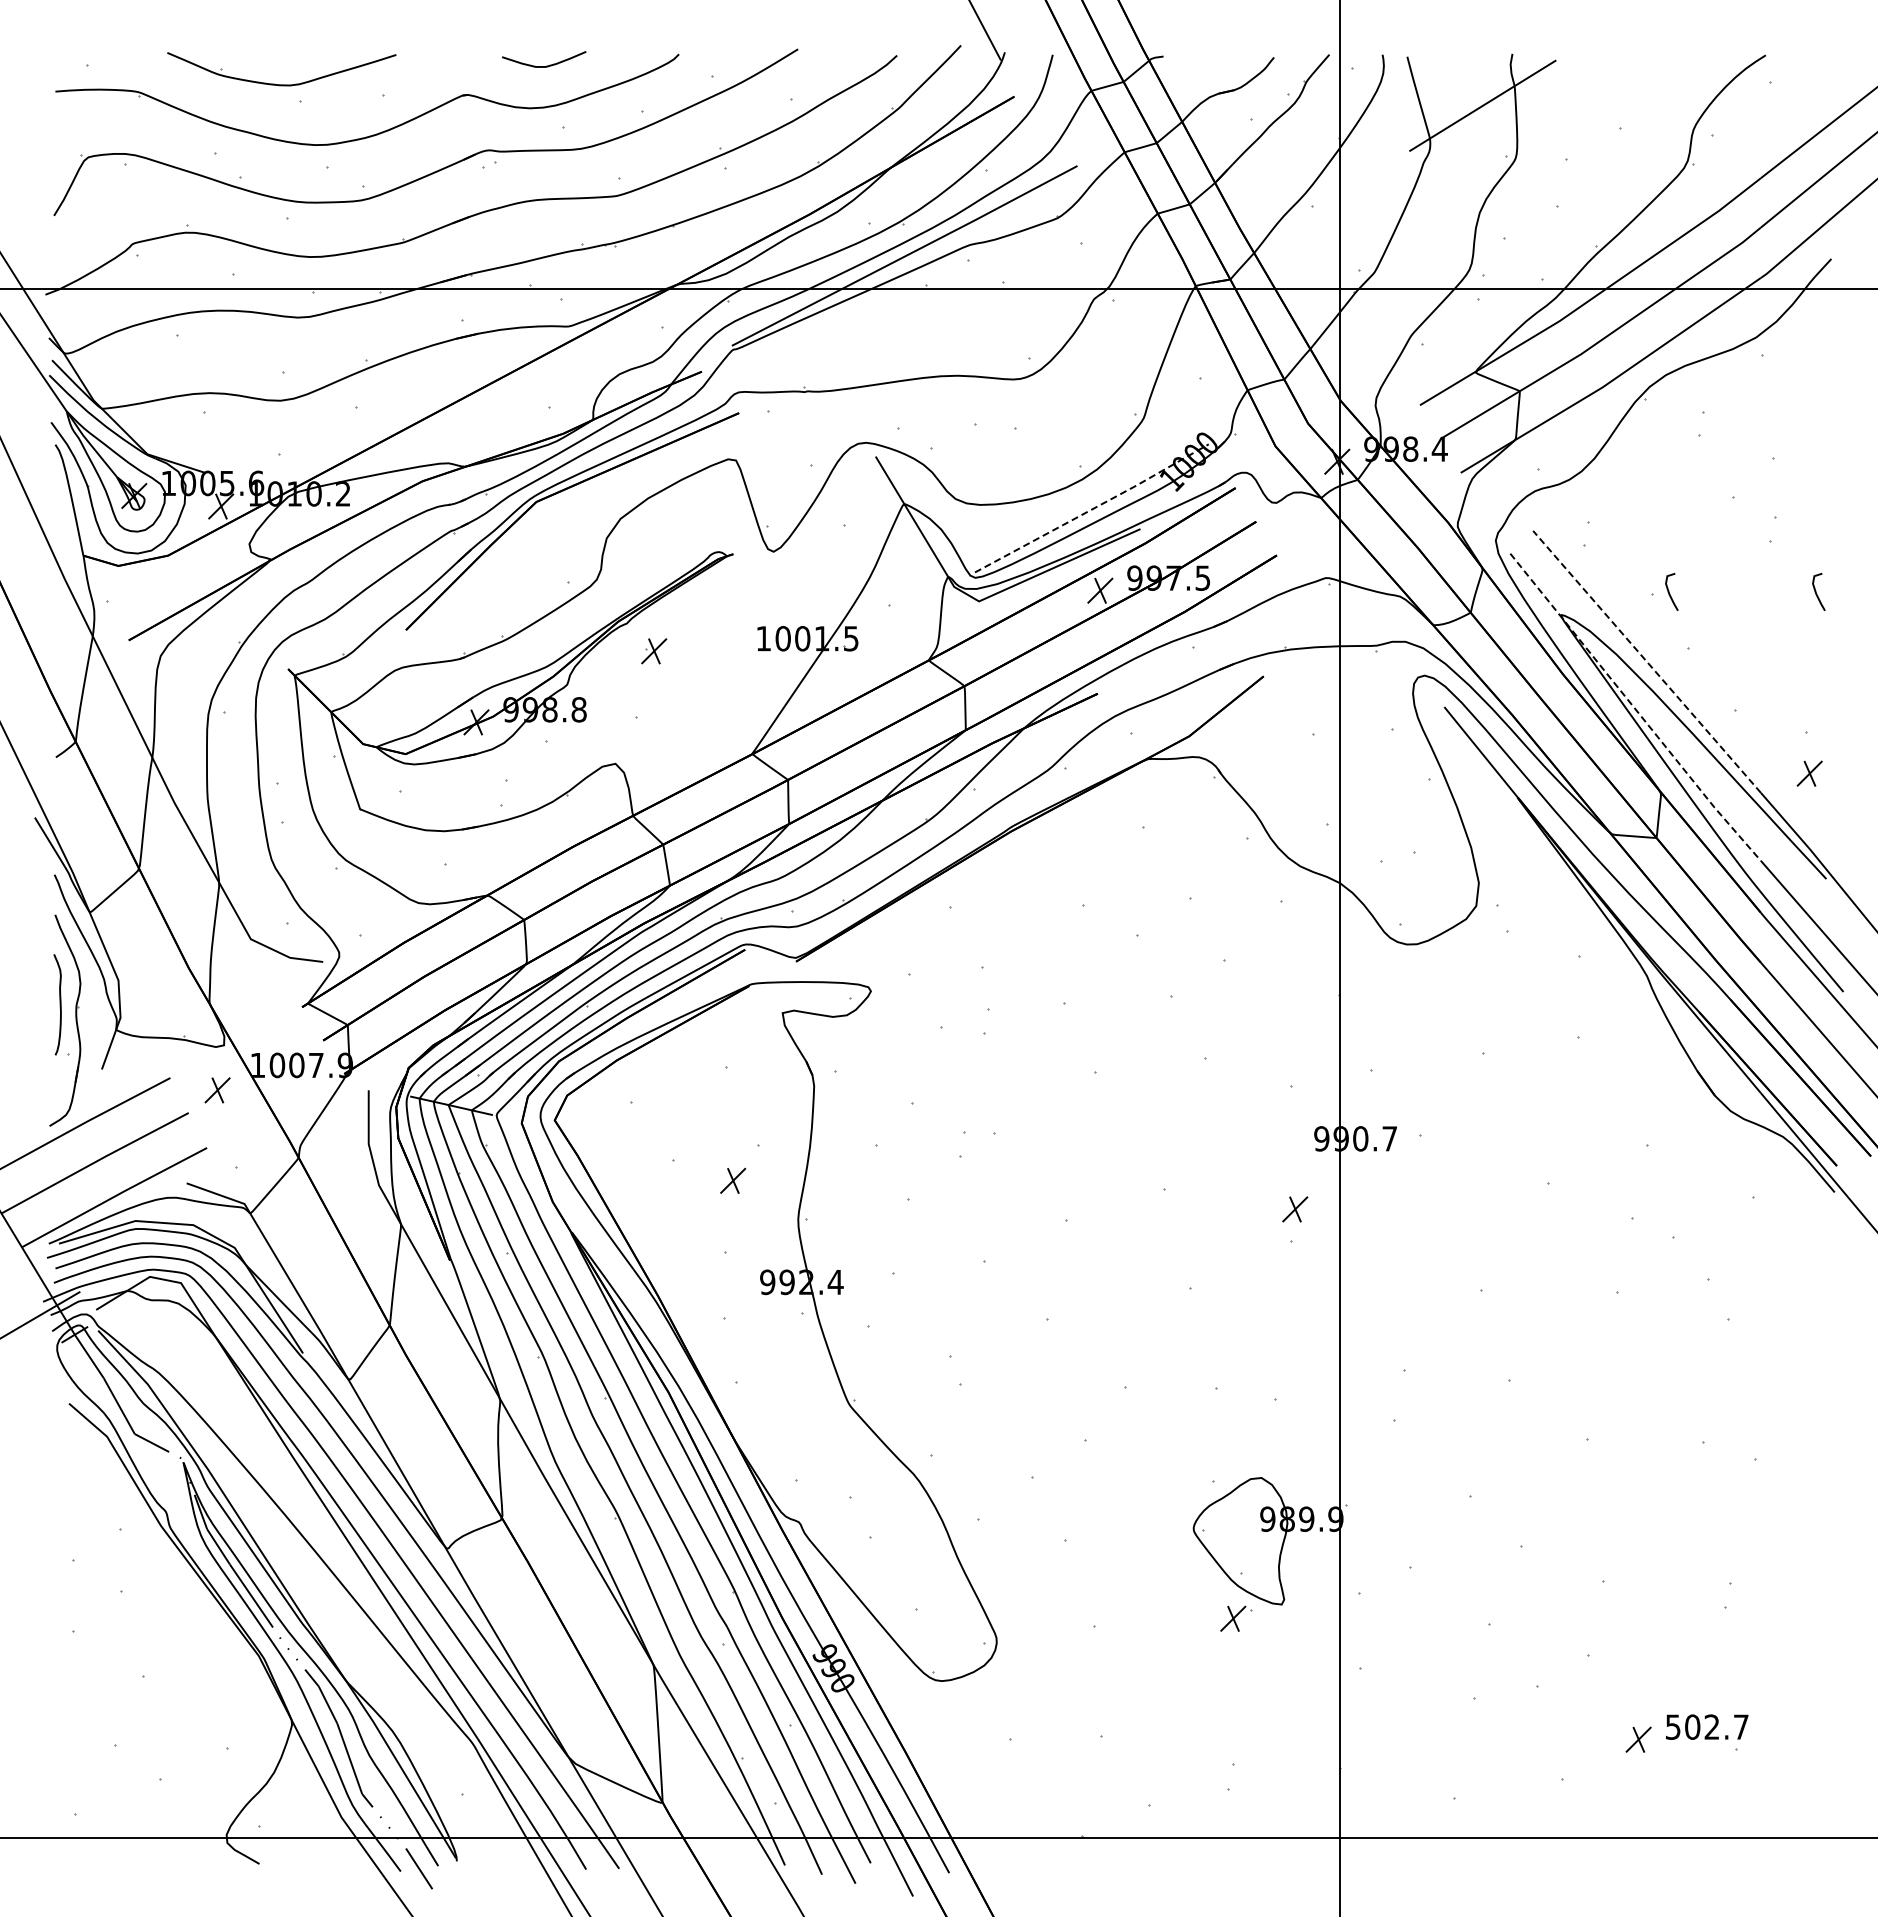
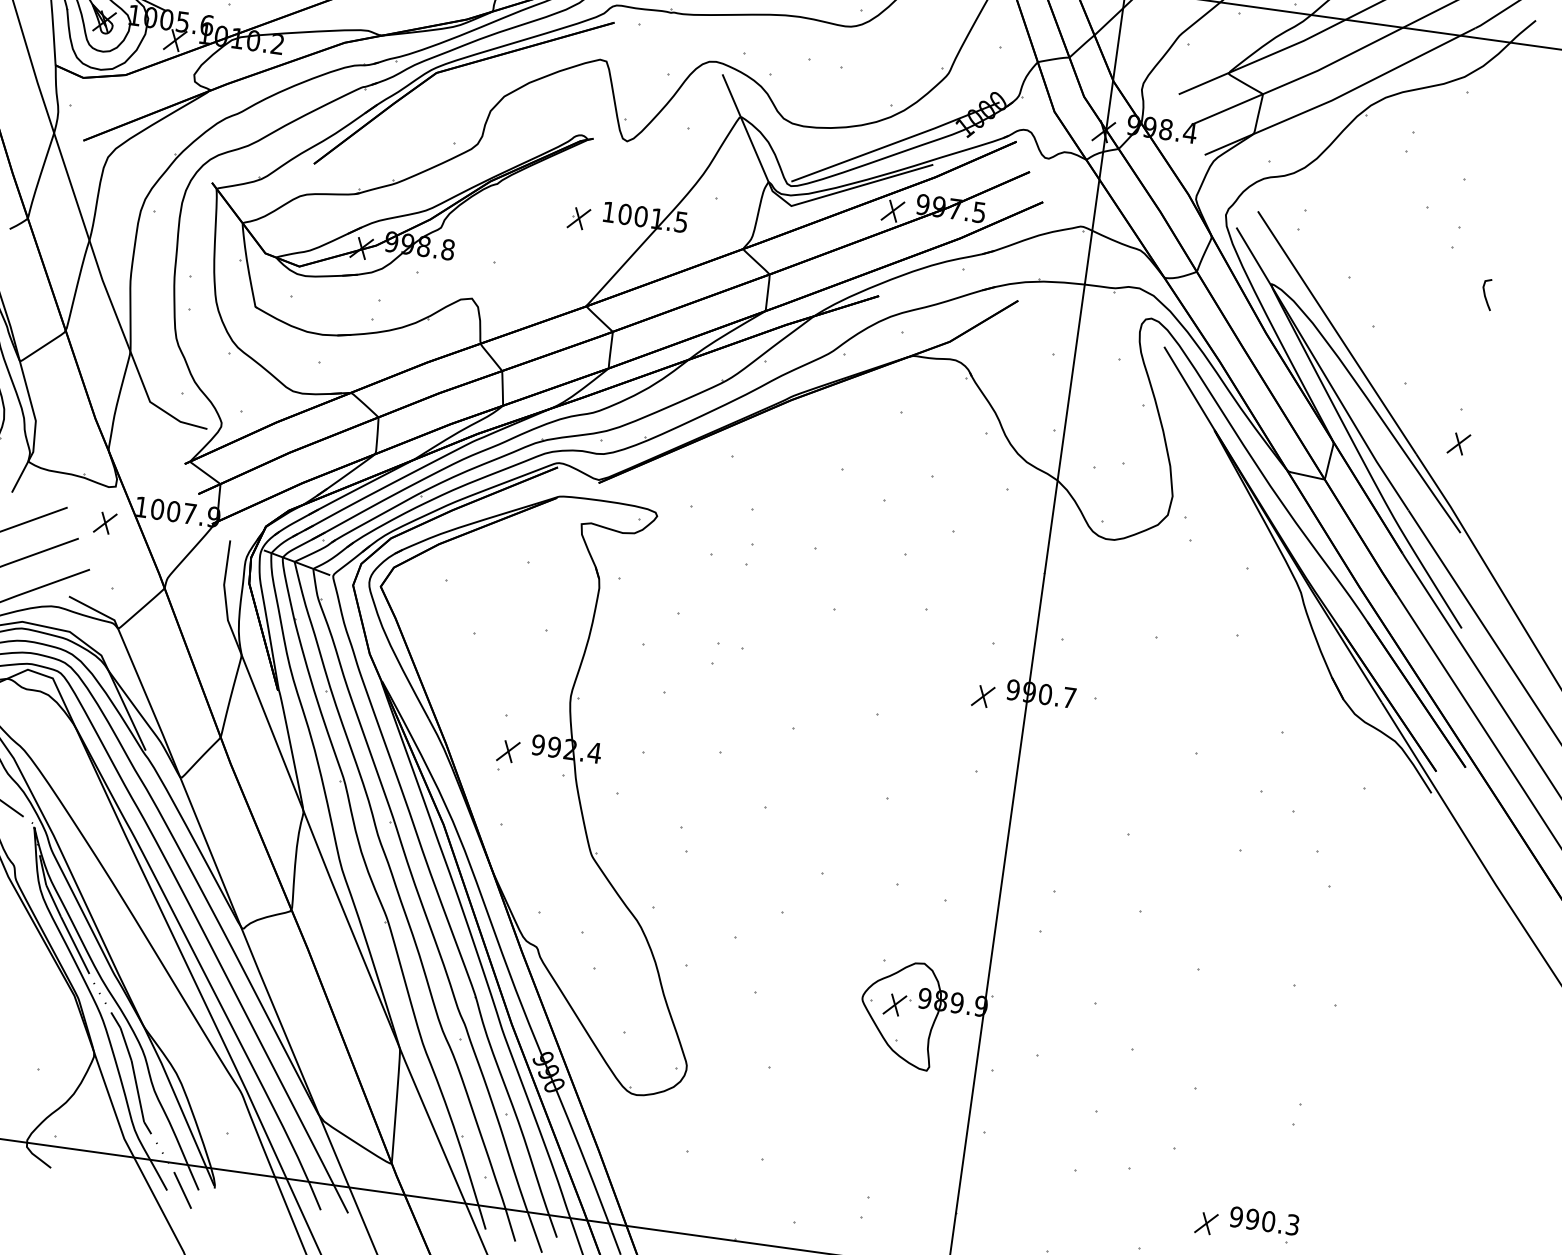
line: (1093, 508) -> (896, 142), dashed -> solid
curve: (1669, 591) -> (1363, 277), removed
part: (654, 651) -> (579, 218), moved
line: (1647, 661) -> (1337, 332), dashed -> solid
line: (1634, 708) -> (1321, 369), dashed -> solid
part: (733, 1180) -> (508, 751), moved
part: (1295, 1209) -> (983, 696), moved
part: (1236, 1618) -> (897, 1005), moved
text: (1706, 1726) -> (1264, 1220), 502.7 -> 990.3

